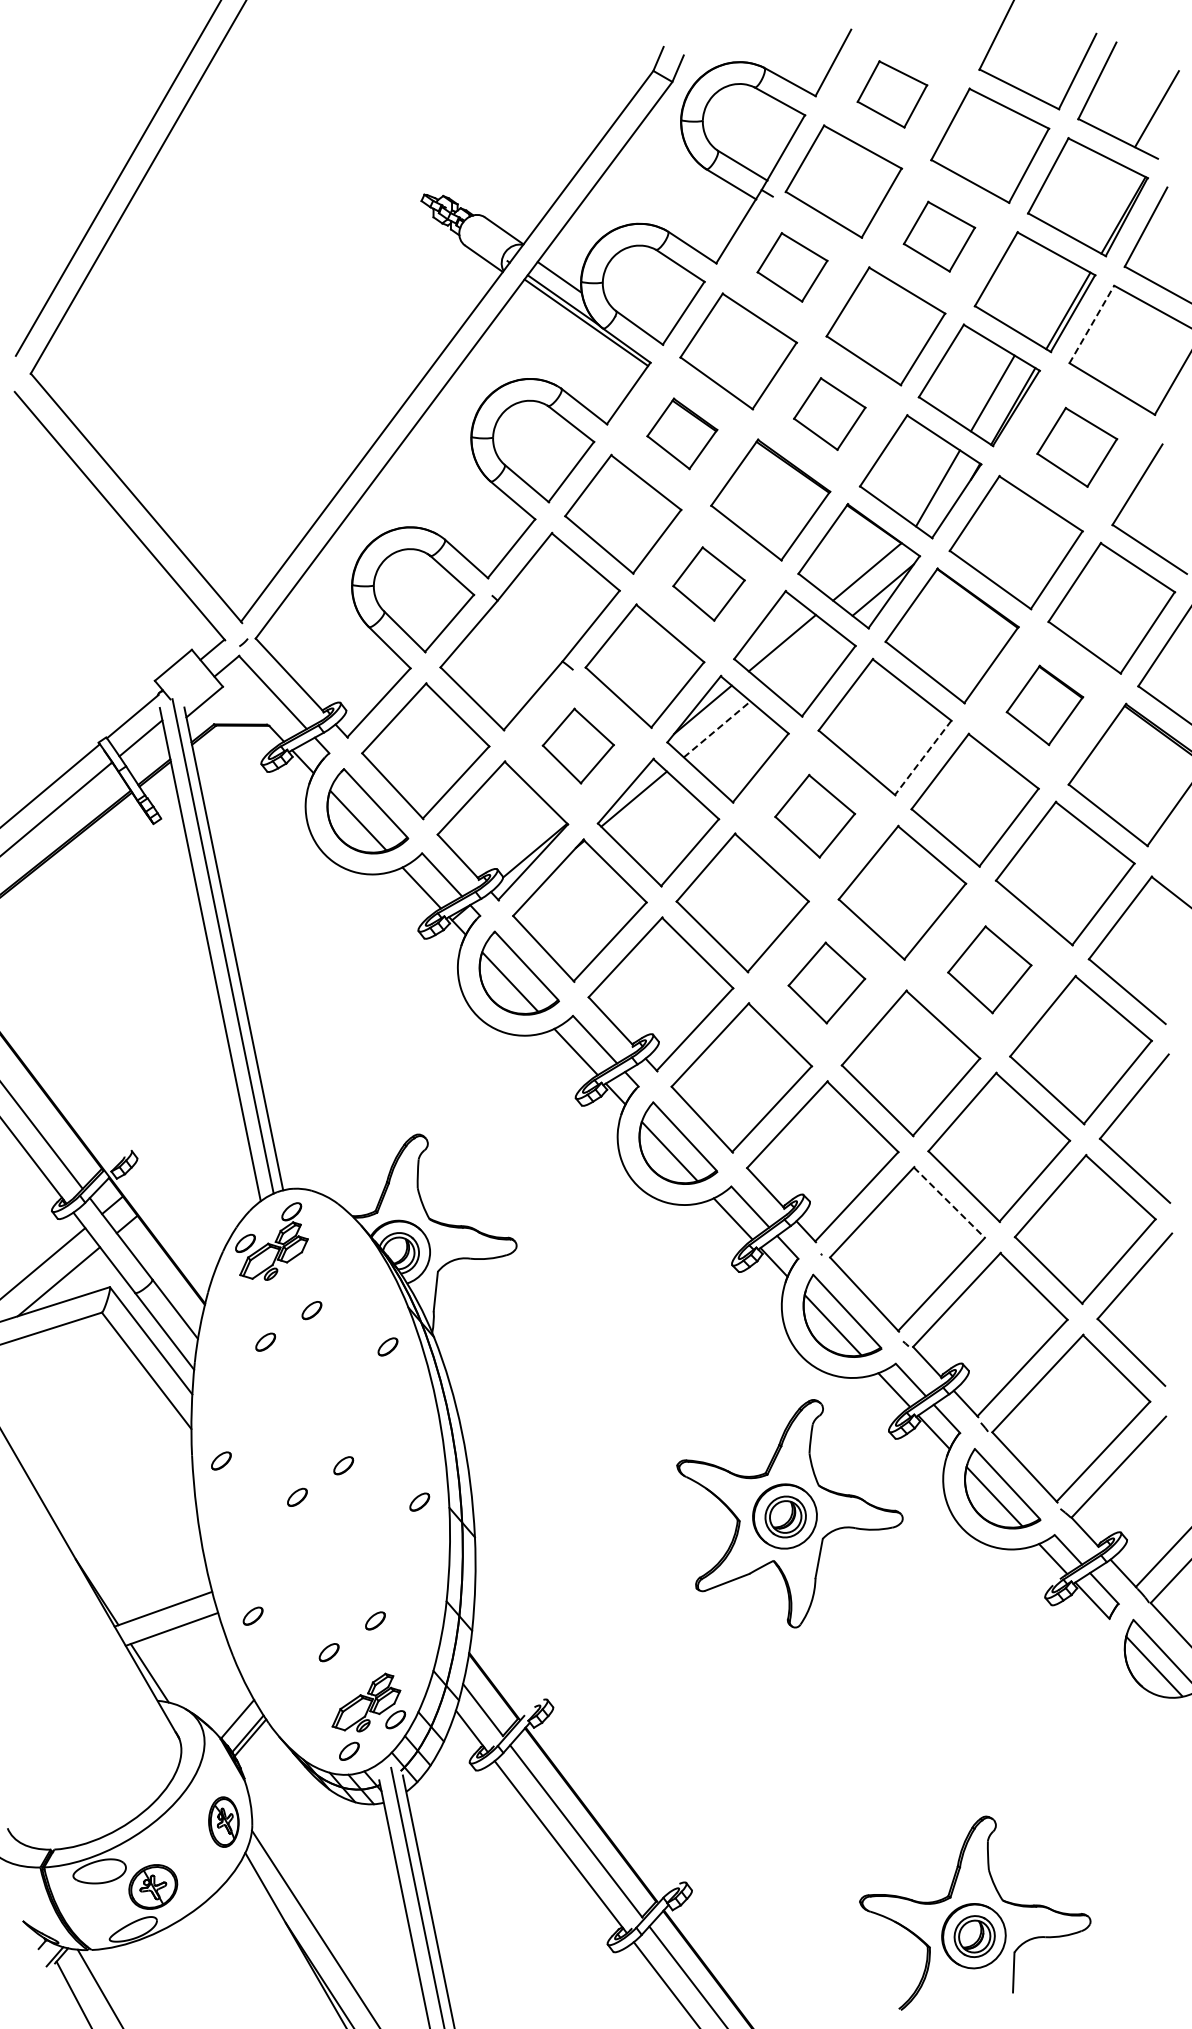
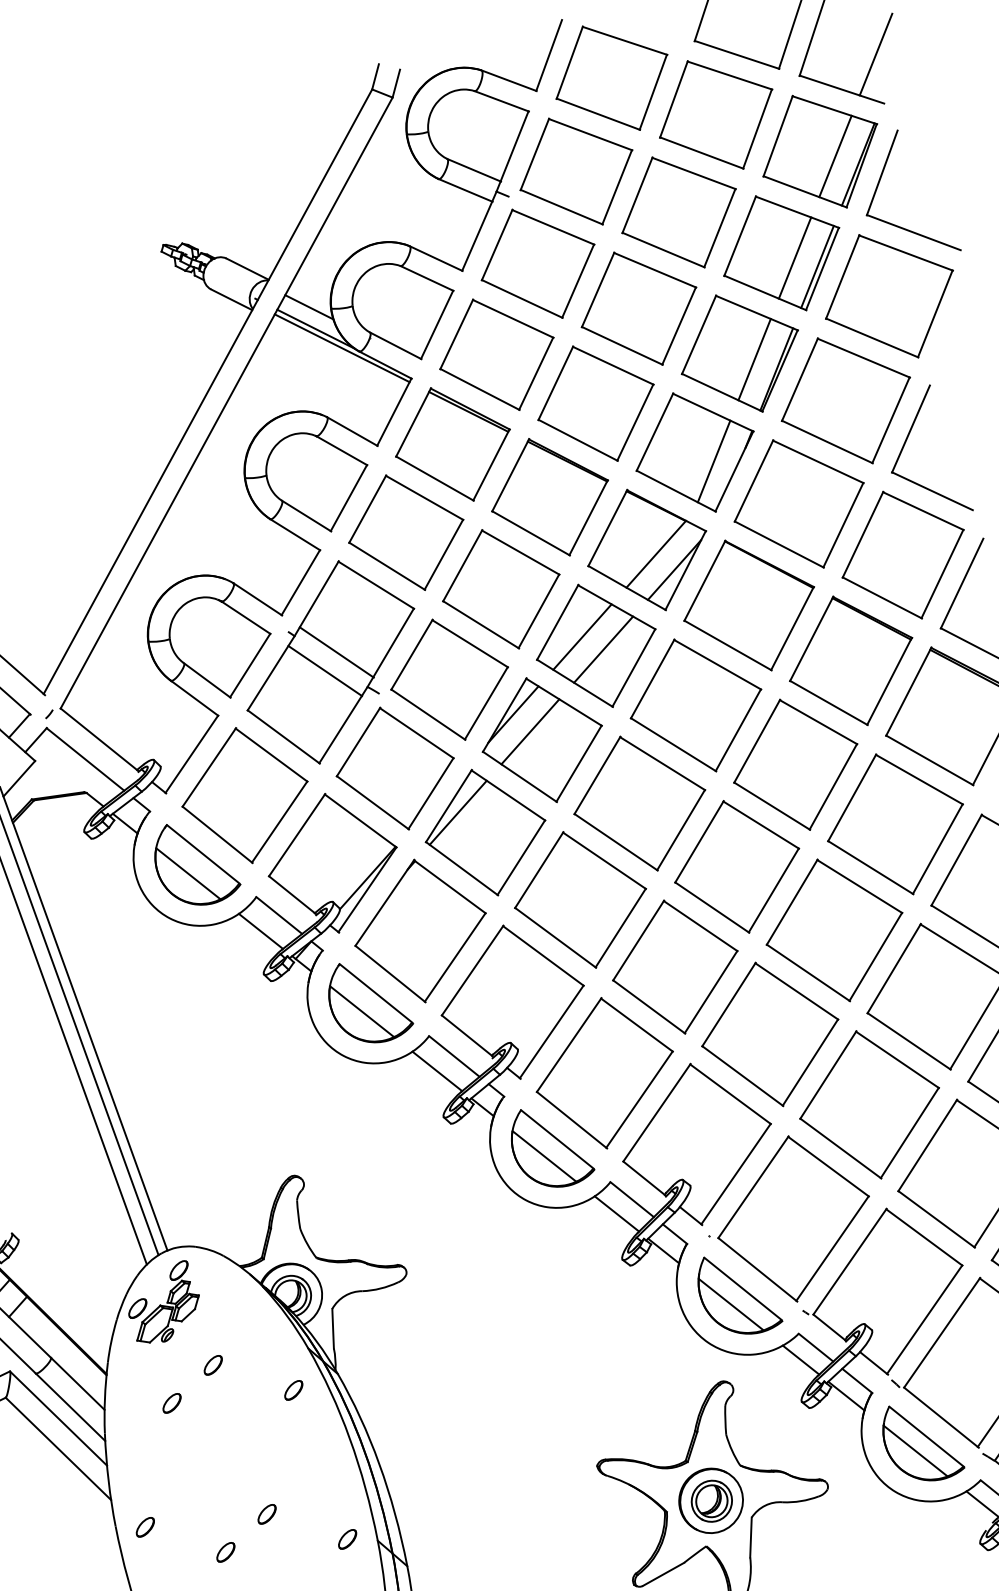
part: (892, 94) -> (612, 78), size x1.67
line: (1102, 204) -> (835, 156), added
part: (939, 236) -> (679, 211), size x1.67
part: (792, 267) -> (538, 263), size x1.67
line: (1047, 298) -> (795, 257), added
line: (1092, 324) -> (843, 276), dashed -> solid
part: (829, 413) -> (595, 403), size x1.67
part: (682, 433) -> (453, 444), size x1.67
part: (1076, 447) -> (845, 400), size x1.67
part: (708, 583) -> (500, 588), size x1.67
line: (537, 622) -> (337, 651), added
line: (522, 639) -> (324, 670), added
line: (801, 658) -> (603, 649), added
part: (1044, 705) -> (850, 660), size x1.67
line: (717, 729) -> (530, 731), dashed -> solid
part: (578, 745) -> (395, 767), size x1.67
line: (923, 757) -> (738, 729), dashed -> solid
part: (814, 816) -> (639, 803), size x1.67
part: (989, 969) -> (834, 930), size x1.67
part: (826, 982) -> (675, 966), size x1.67
line: (949, 1203) -> (828, 1167), dashed -> solid

